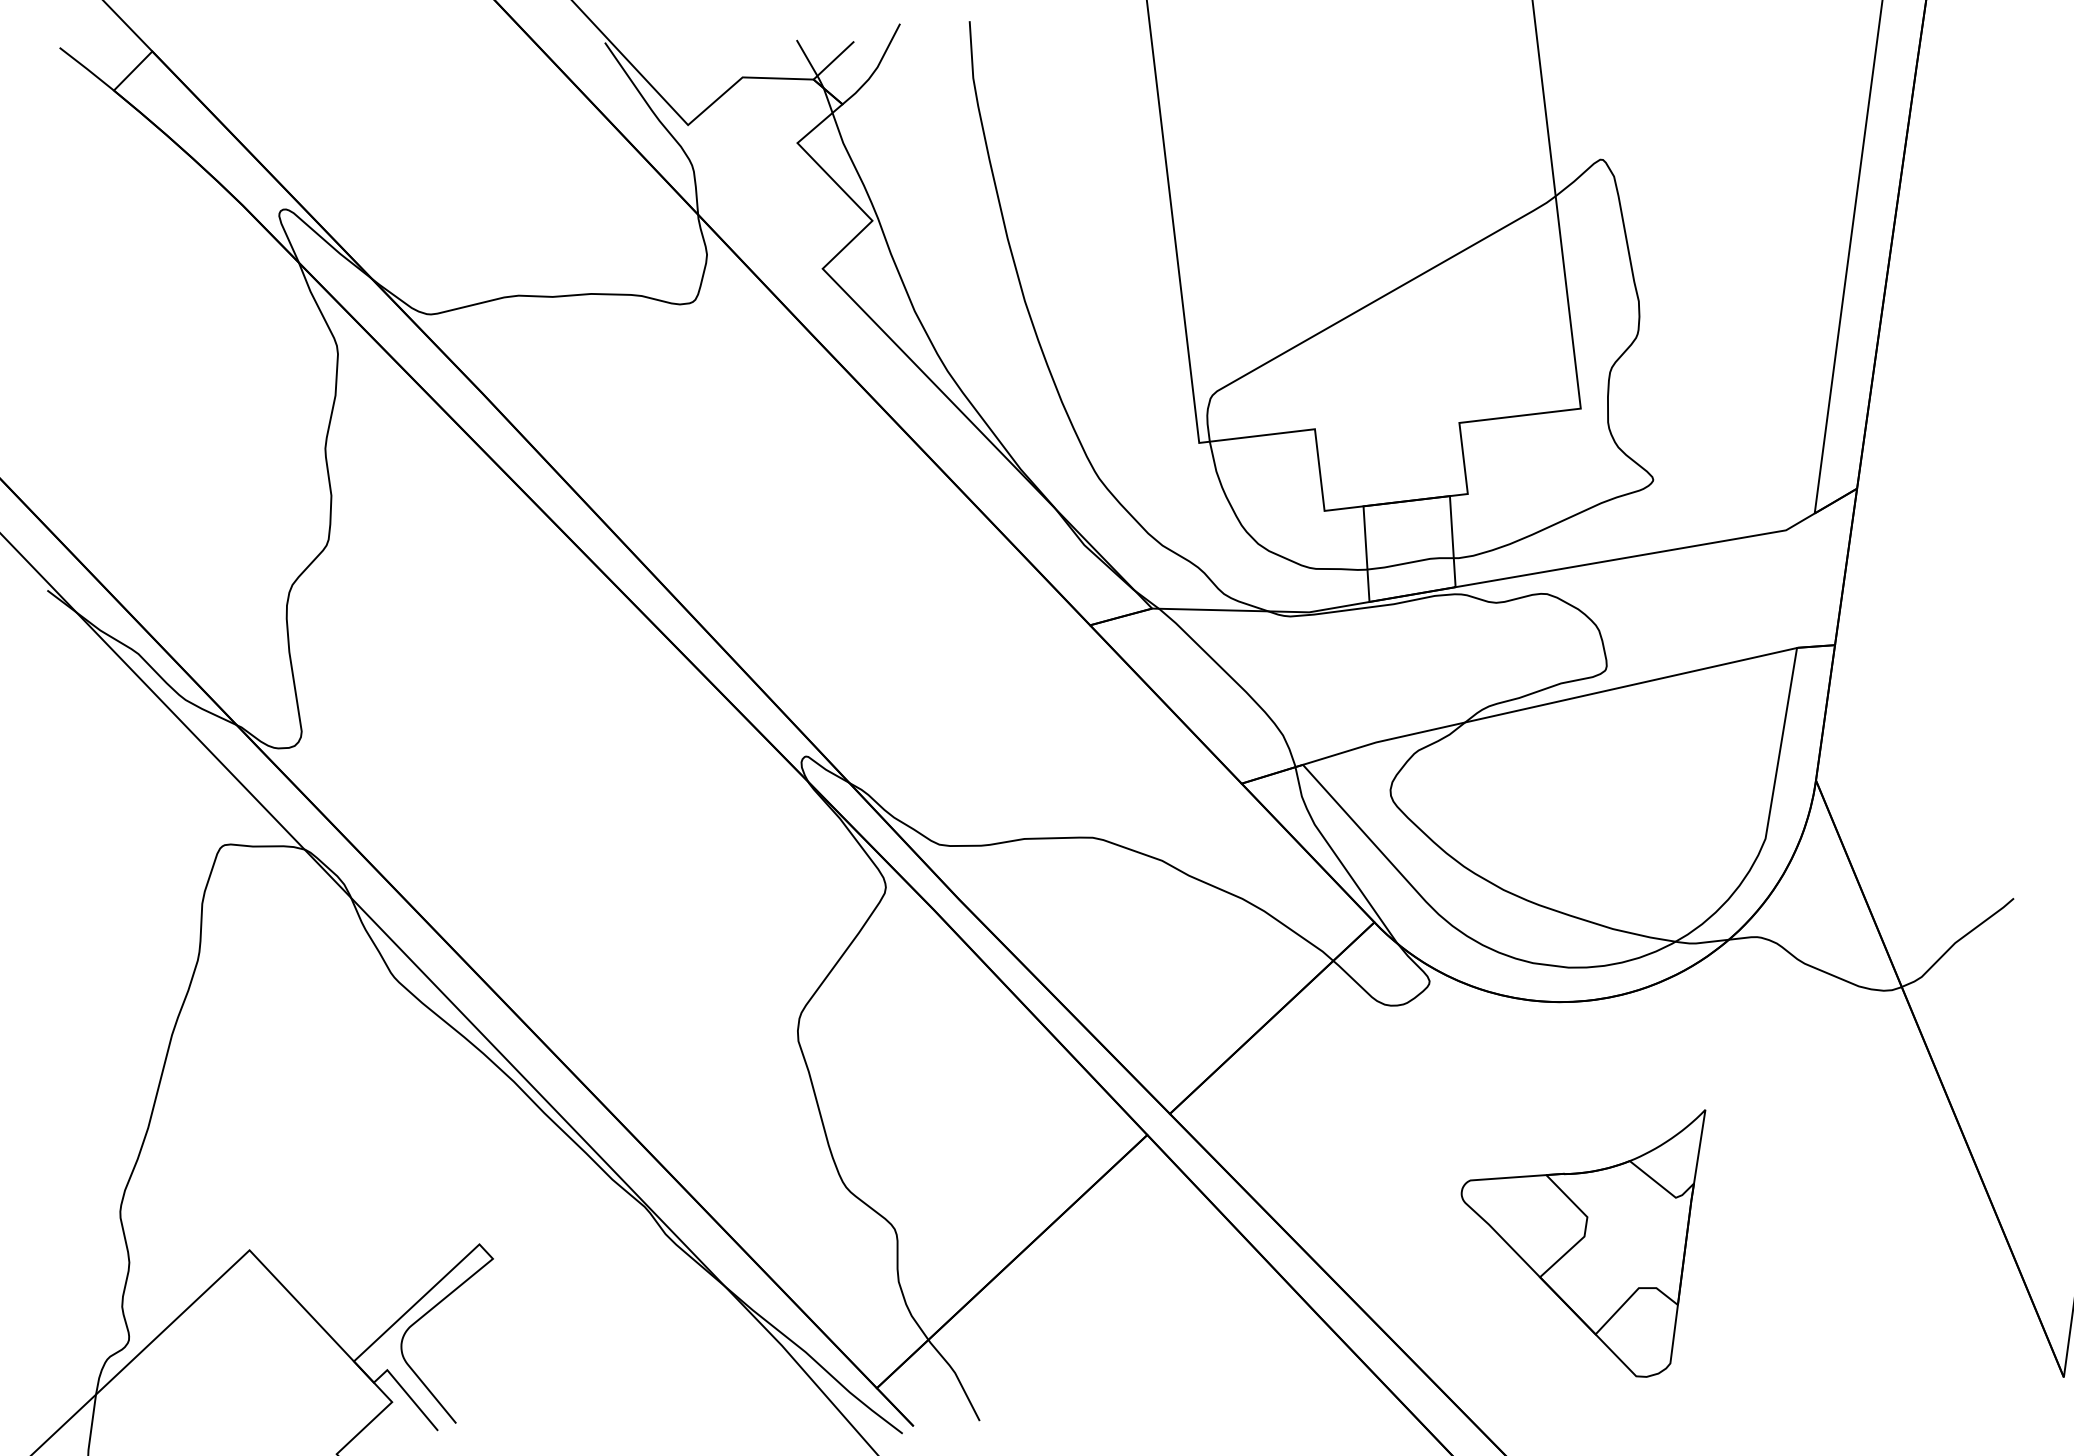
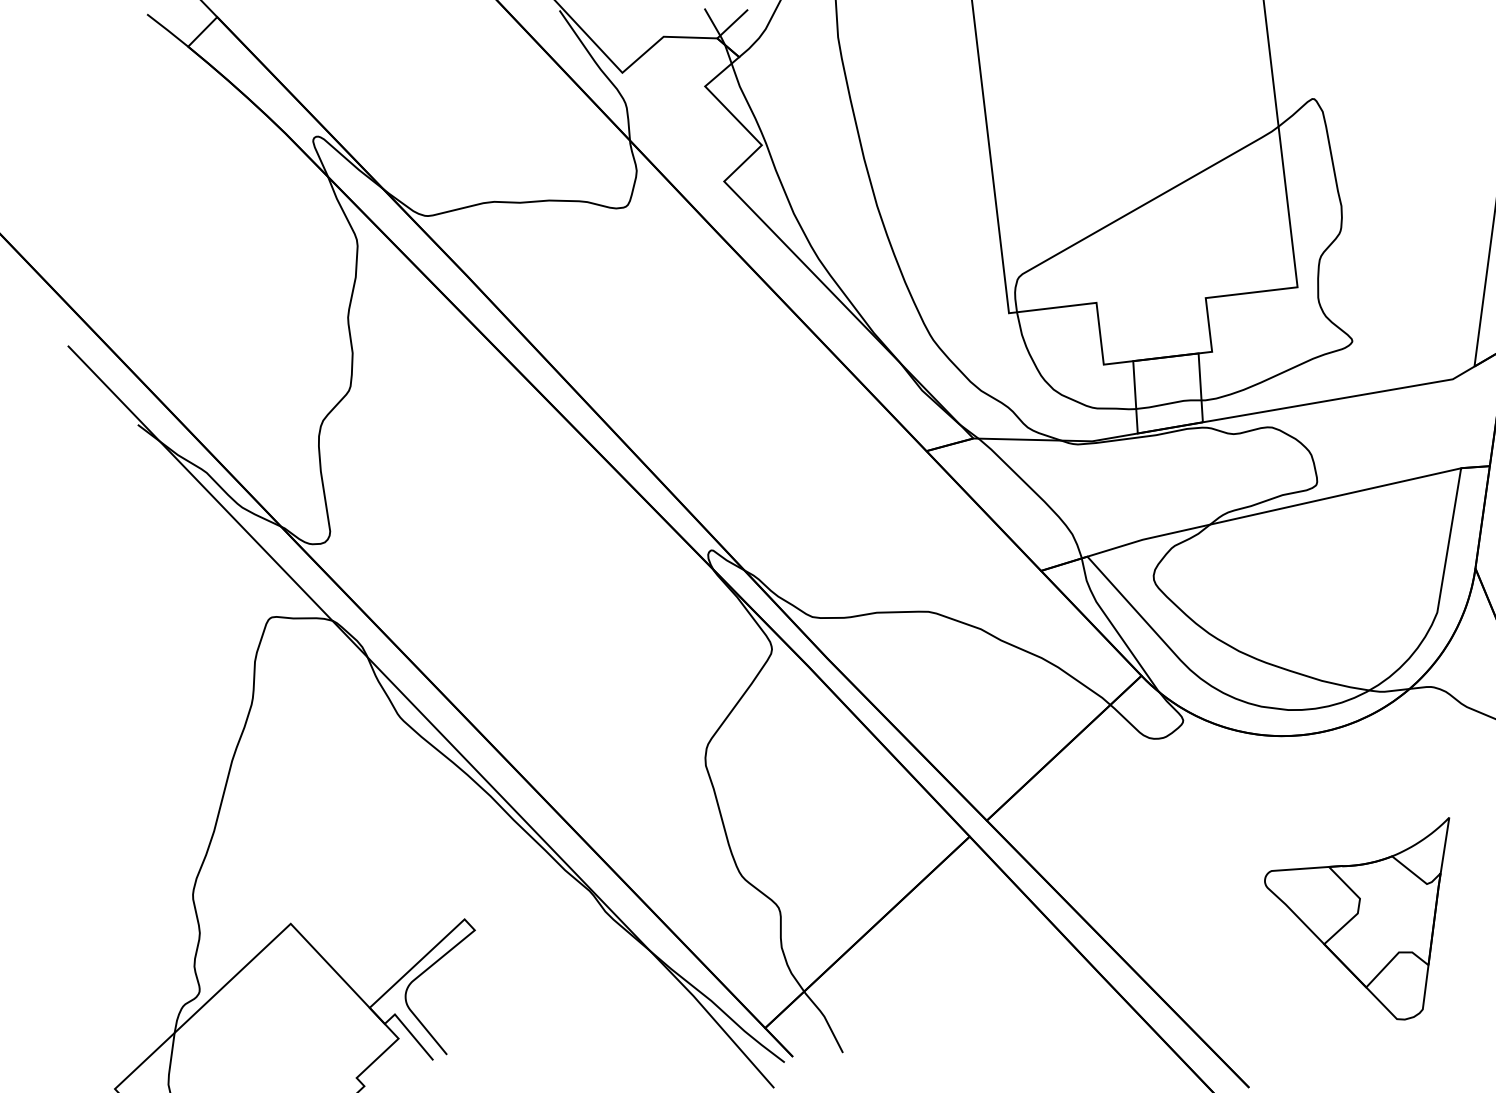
part: (1583, 1243) -> (1357, 918), moved

